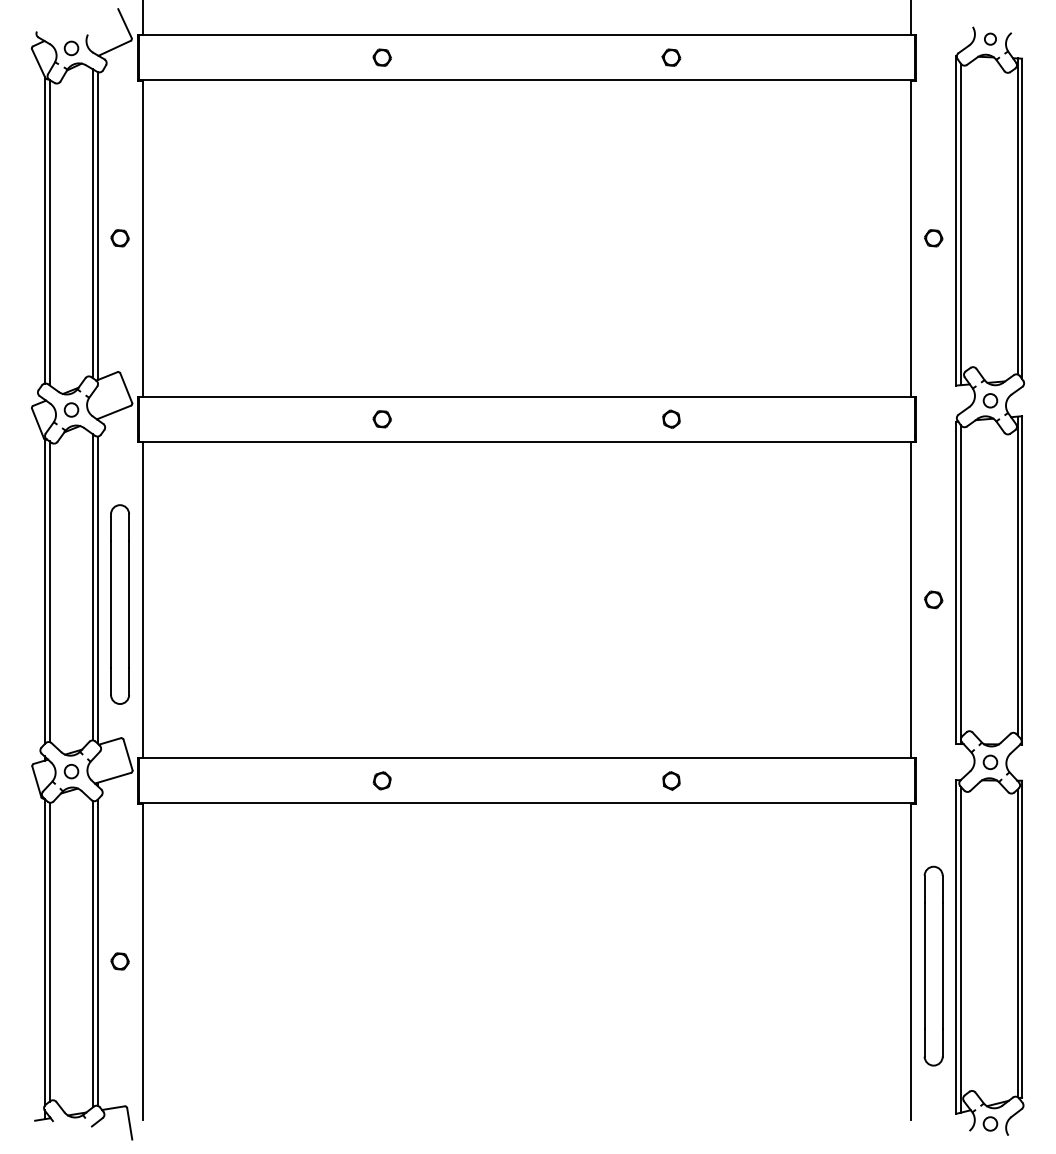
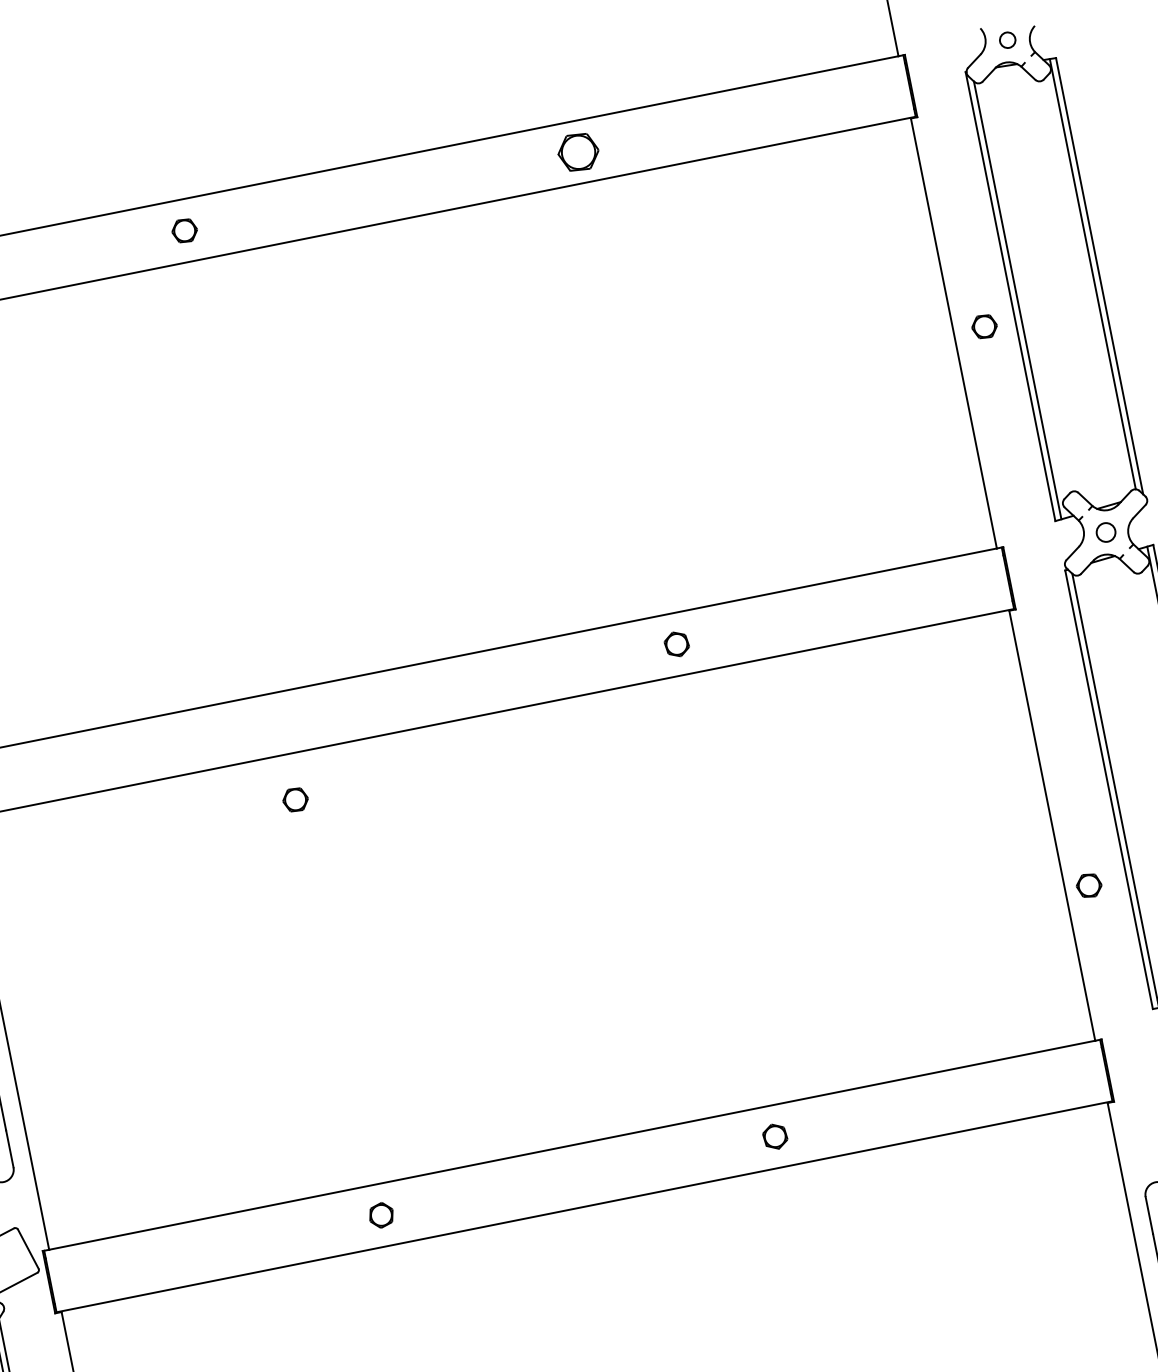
part: (671, 57) -> (578, 151), size x1.6
part: (381, 419) -> (294, 800), moved
part: (933, 599) -> (1088, 885), moved

